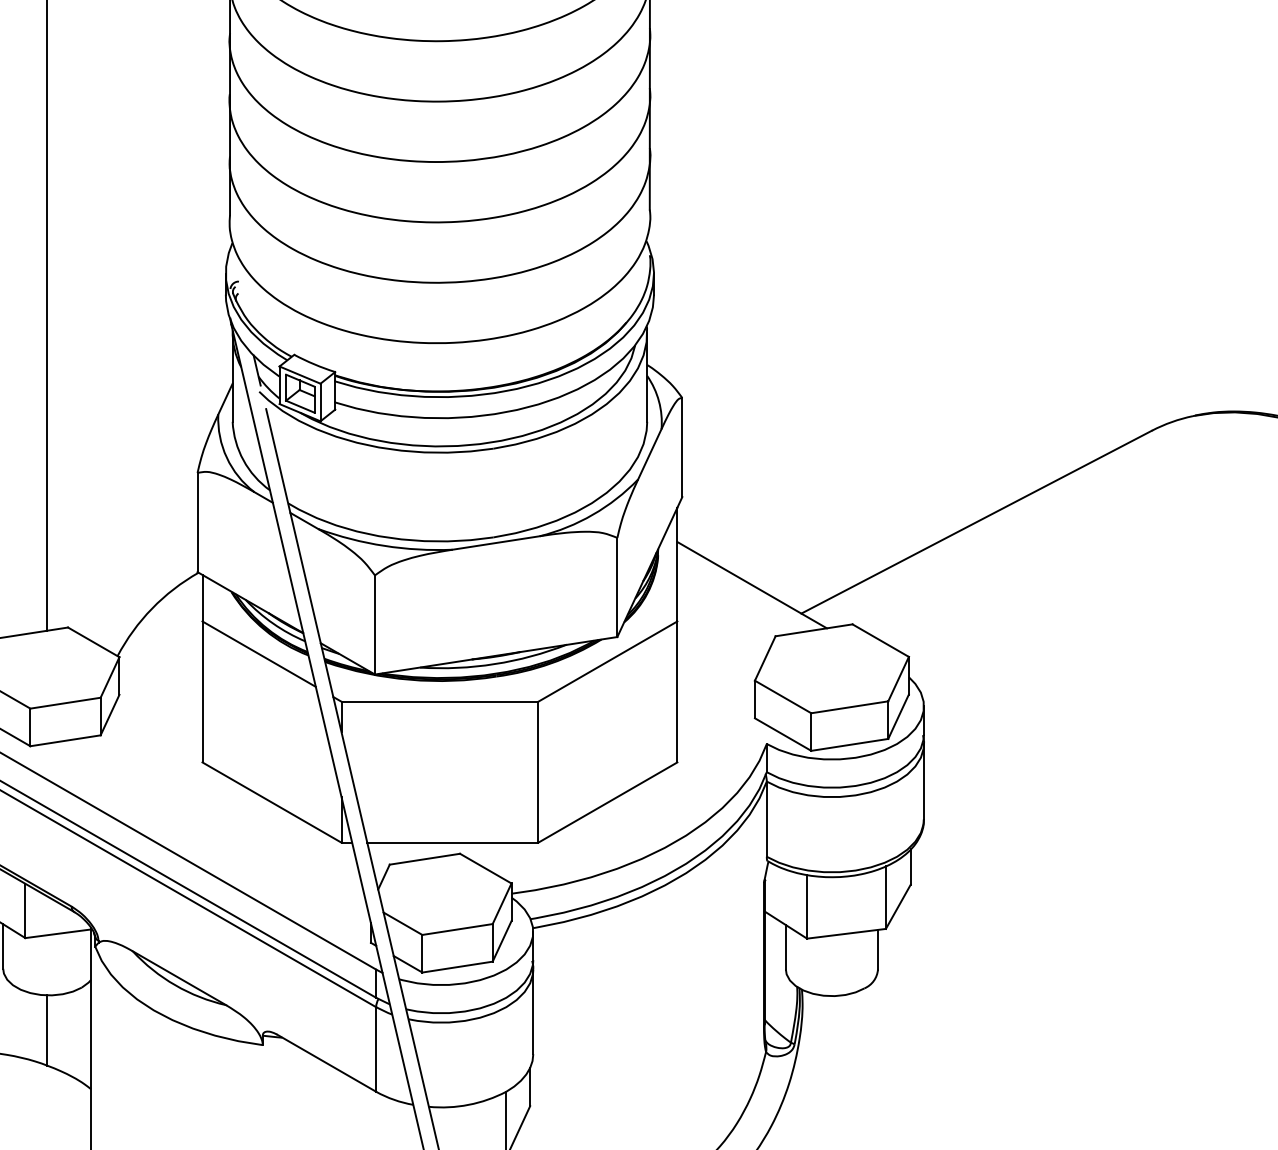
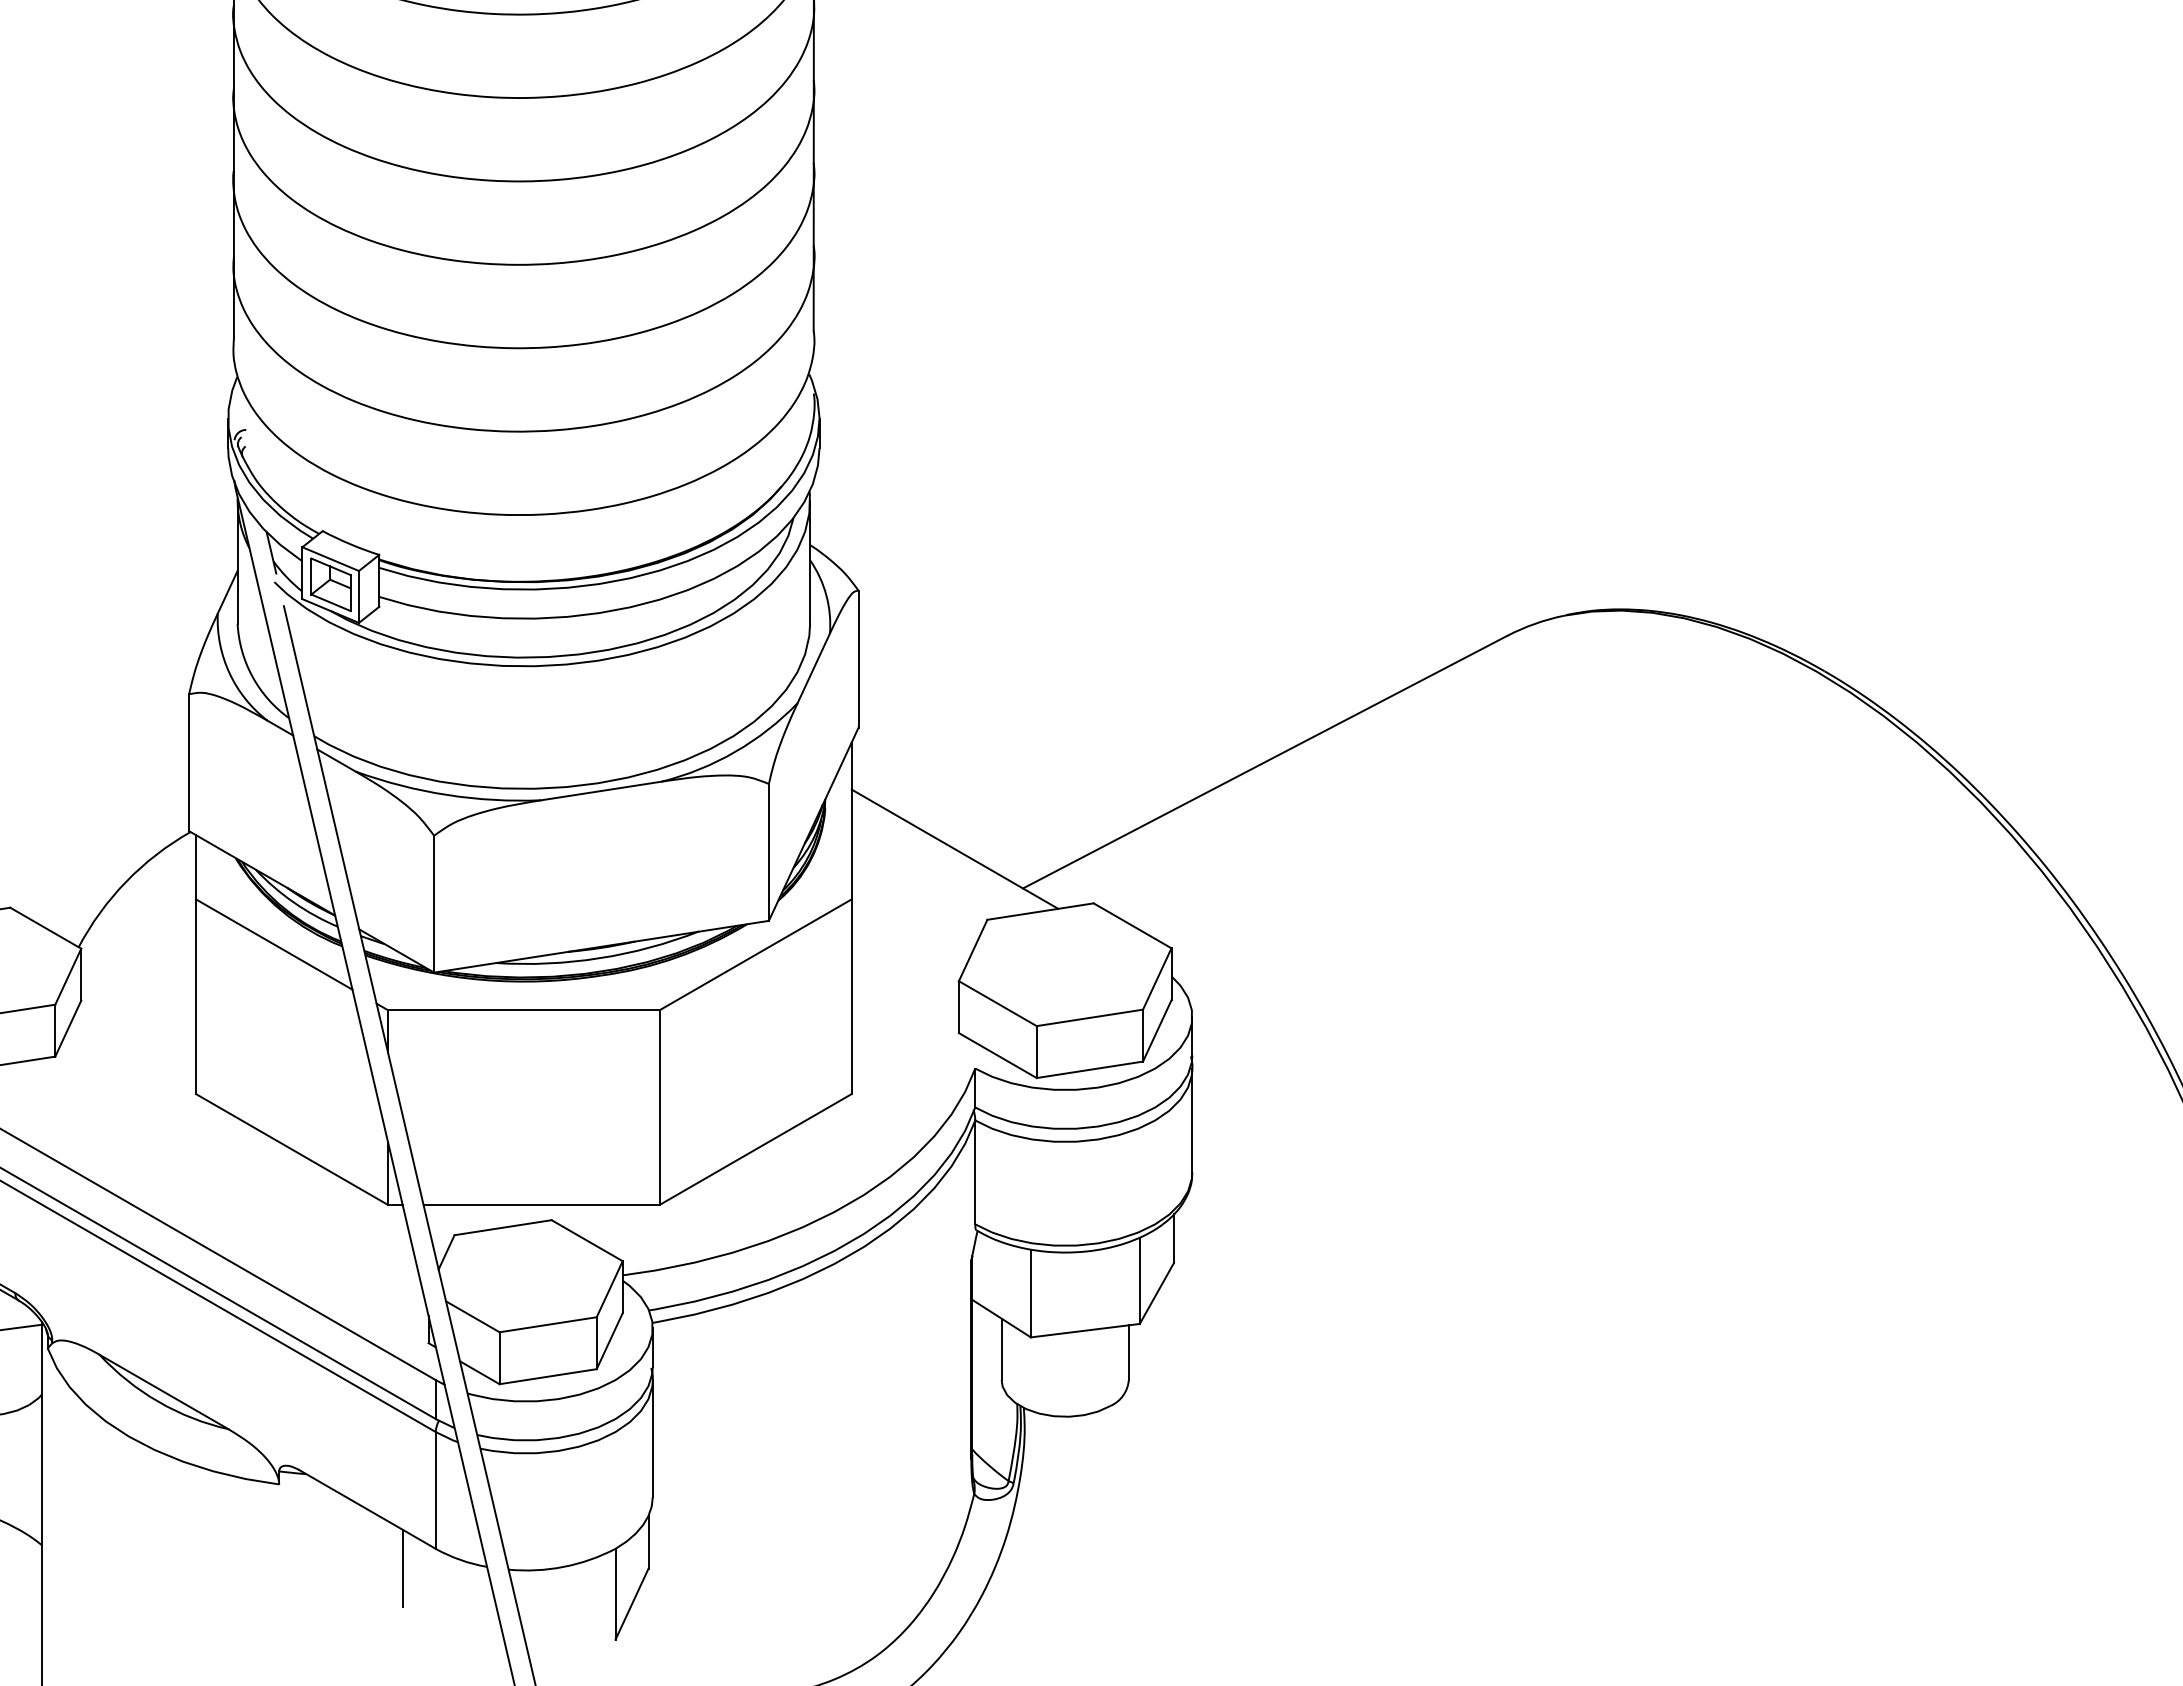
line: (352, 1105) -> (402, 1567), added

